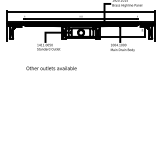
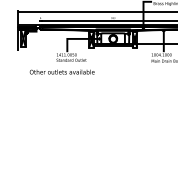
text: (51, 68) -> (62, 72), moved

